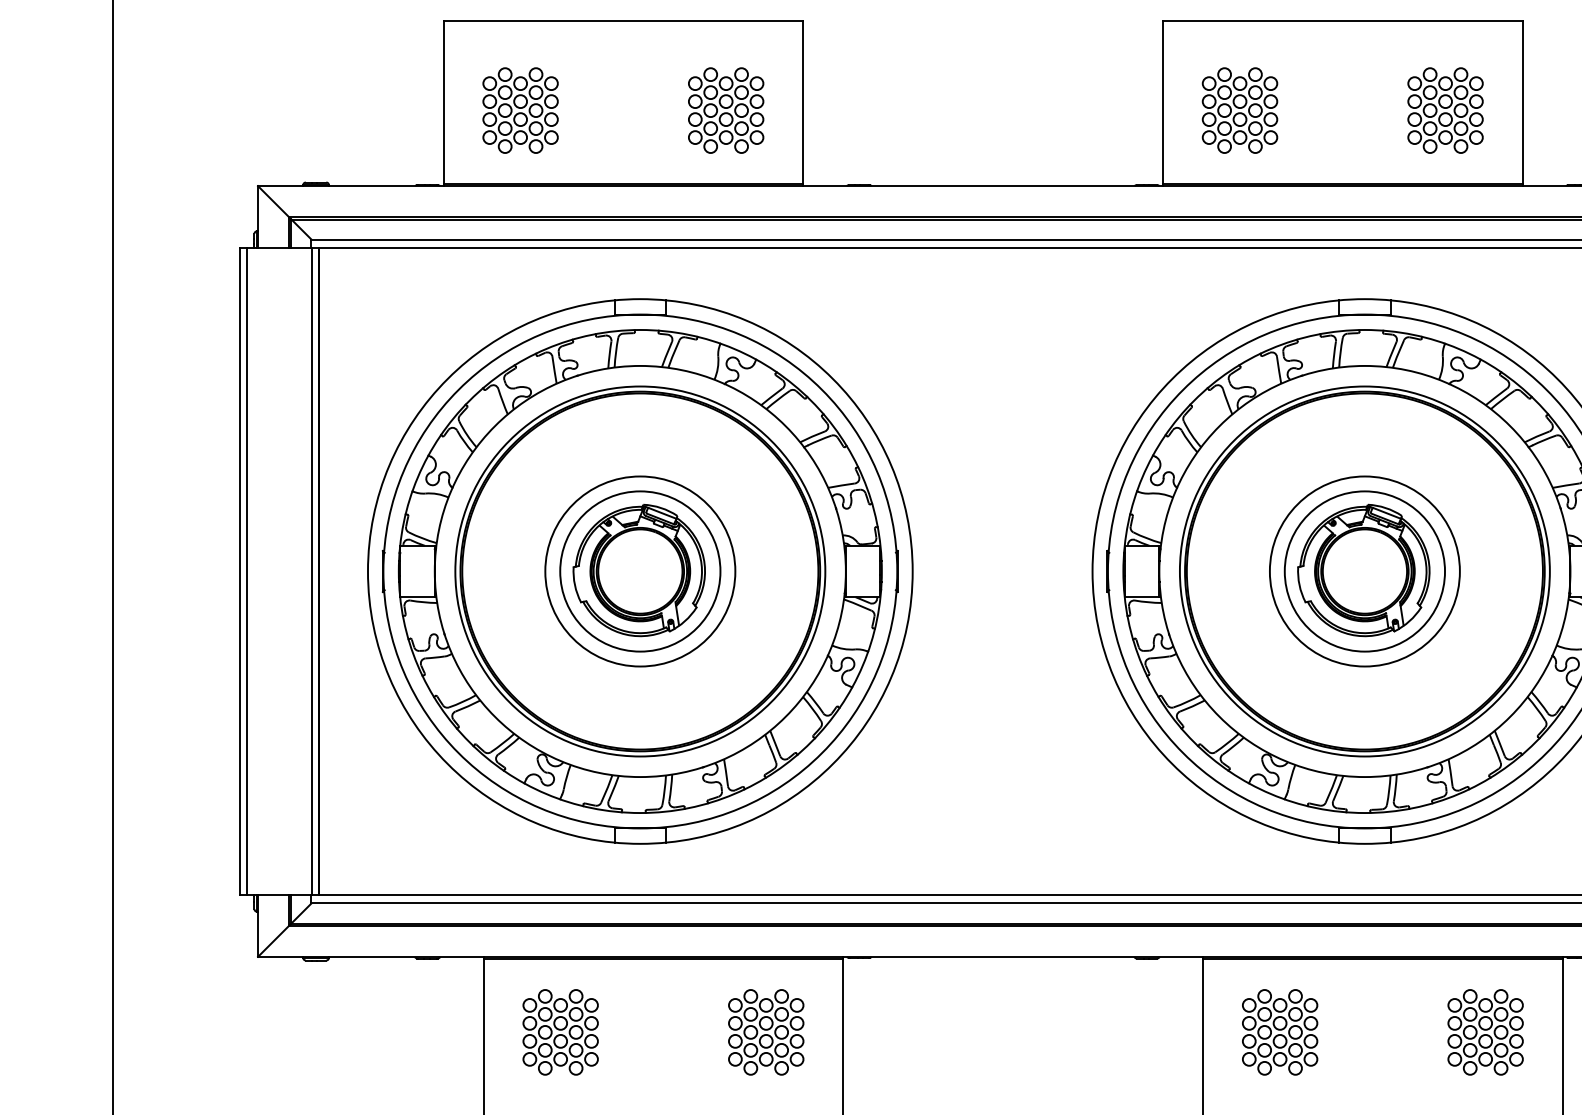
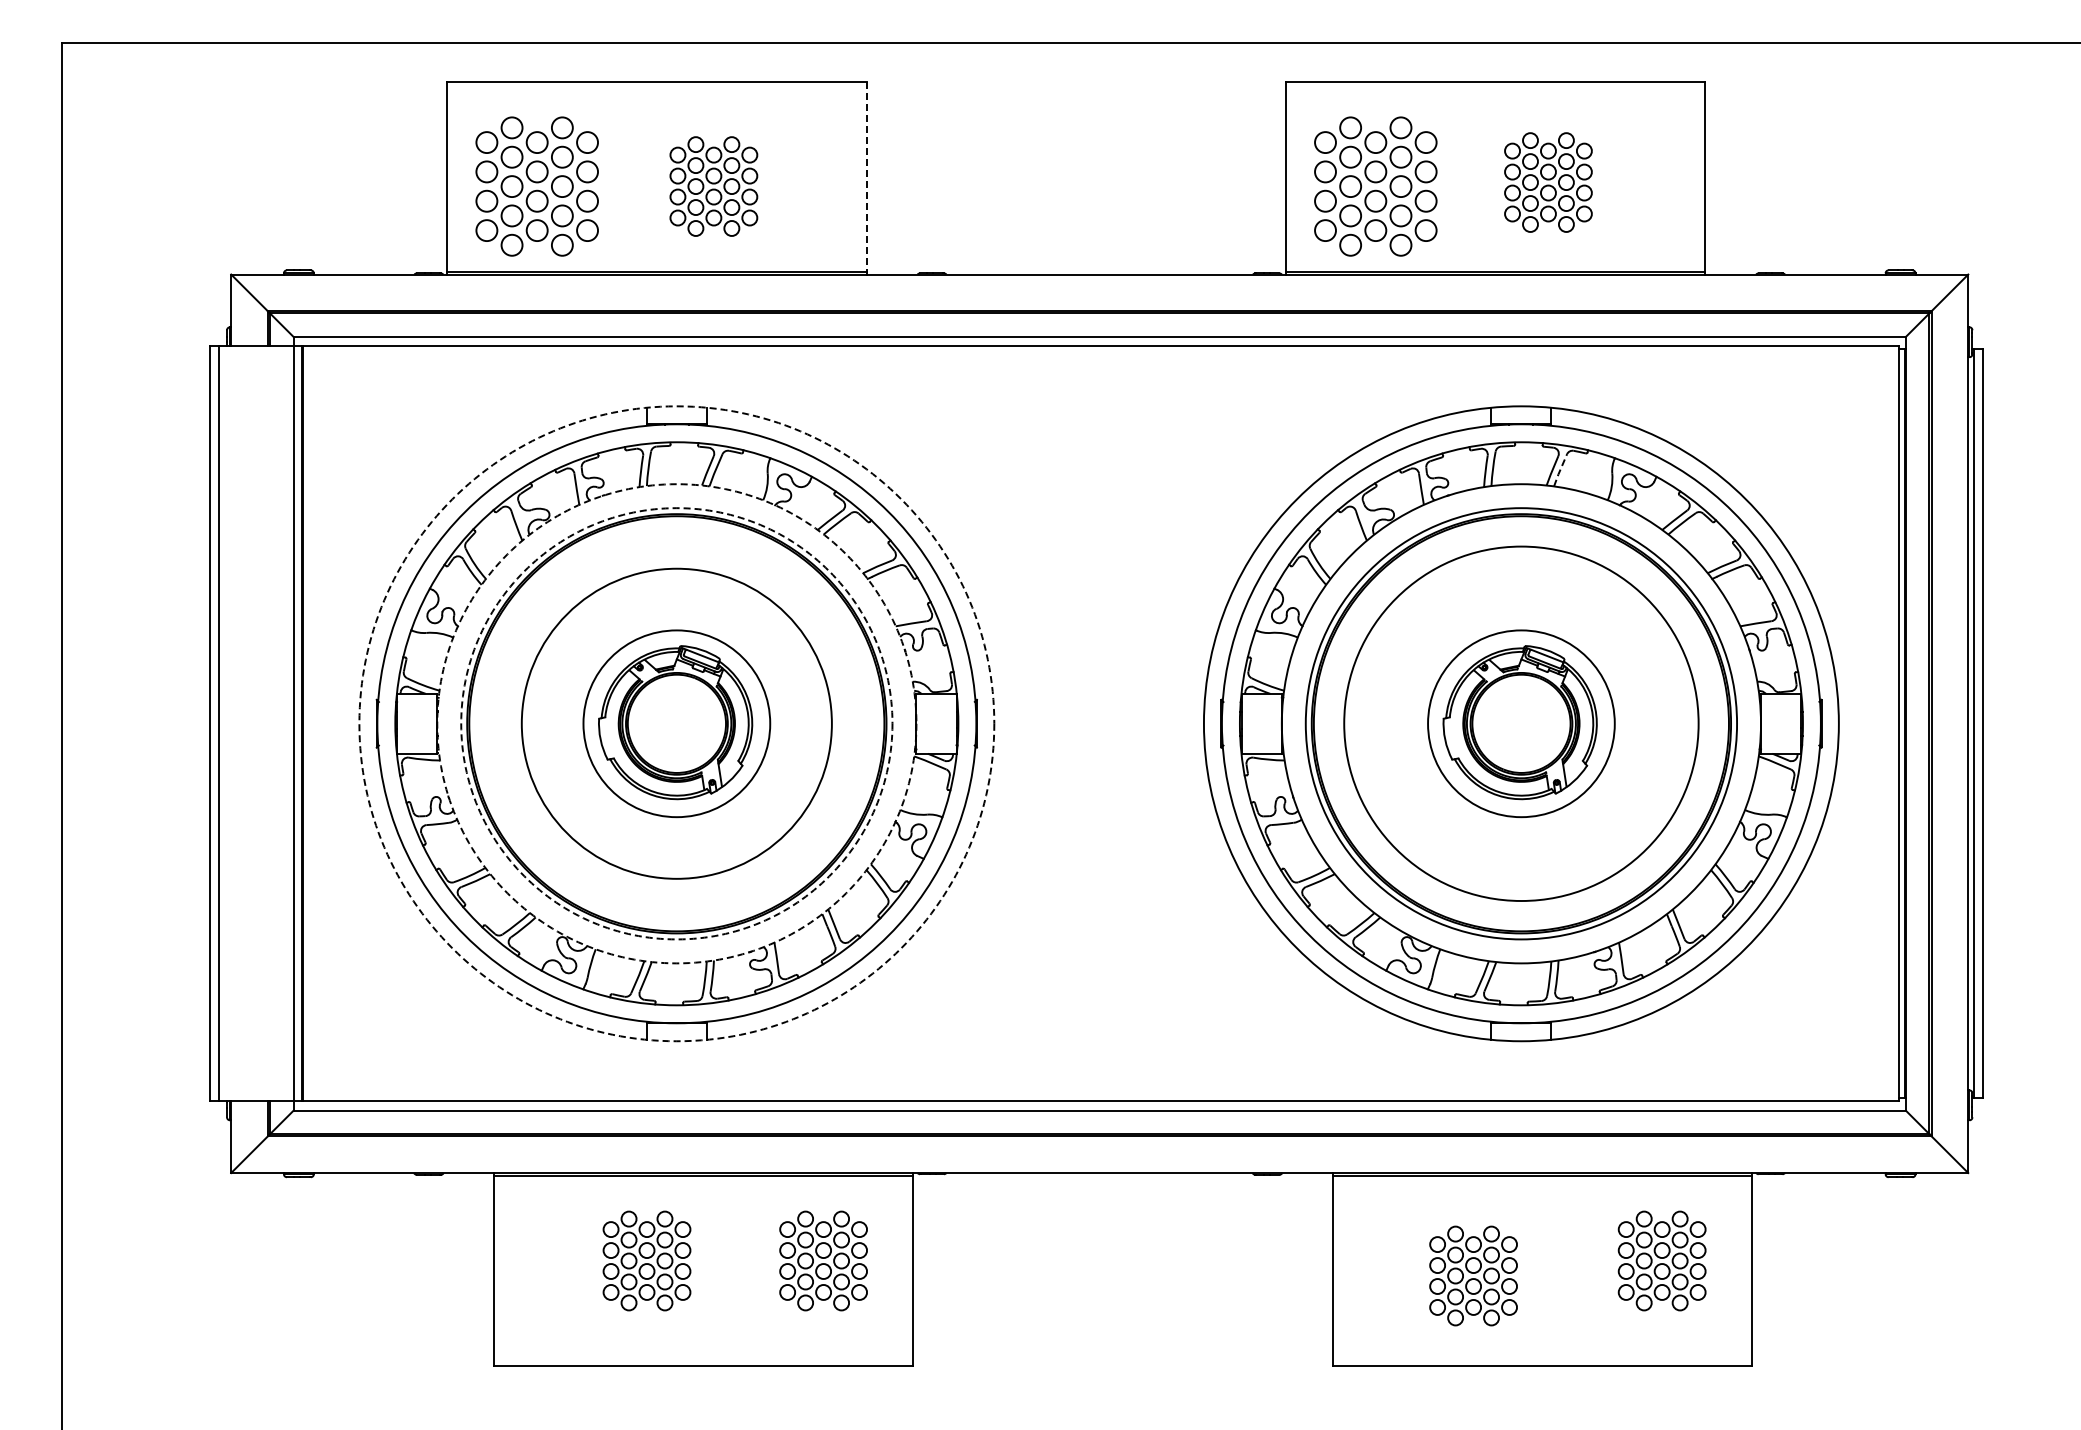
line: (803, 101) -> (866, 176), solid -> dashed
part: (520, 110) -> (537, 186), size x1.4
part: (725, 110) -> (713, 186), moved
part: (1239, 110) -> (1375, 186), size x1.4
part: (1445, 110) -> (1548, 182), moved
line: (1398, 354) -> (1560, 470), solid -> dashed
circle: (640, 571) -> (676, 723), size x1.4
circle: (640, 571) -> (676, 723), solid -> dashed
circle: (640, 571) -> (676, 723), solid -> dashed
circle: (640, 571) -> (676, 723), solid -> dashed
circle: (1364, 571) -> (1521, 723), size x1.6
part: (560, 1031) -> (646, 1260), moved
part: (1280, 1031) -> (1473, 1275), moved

